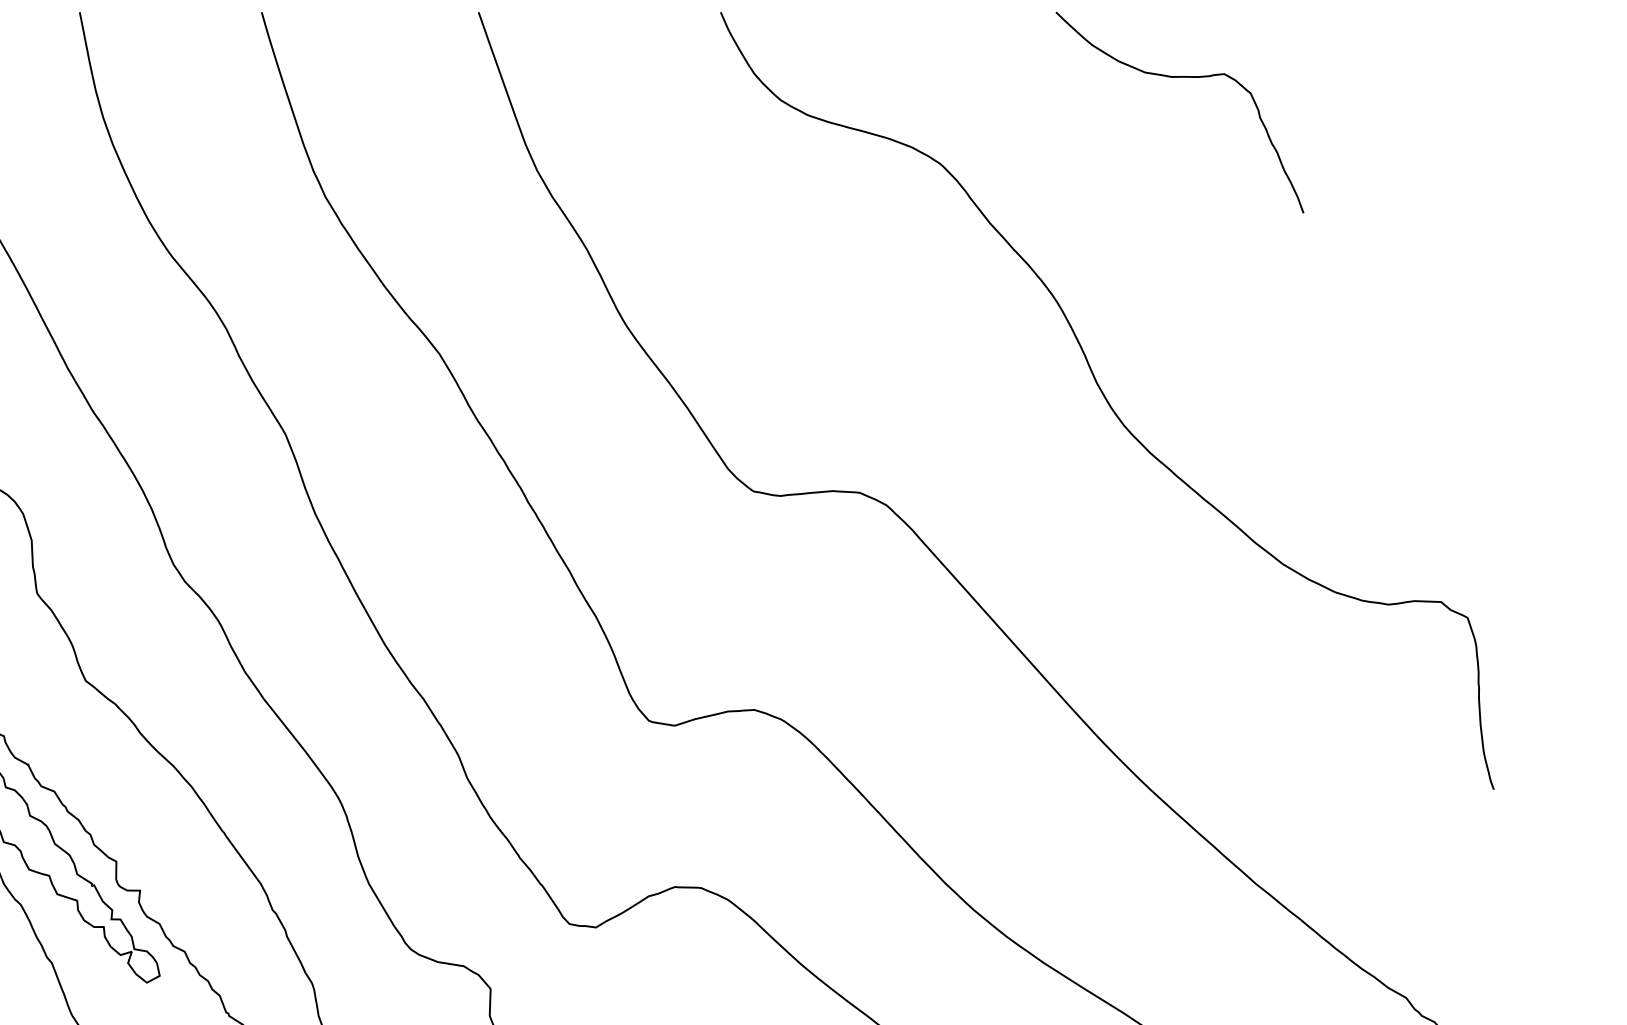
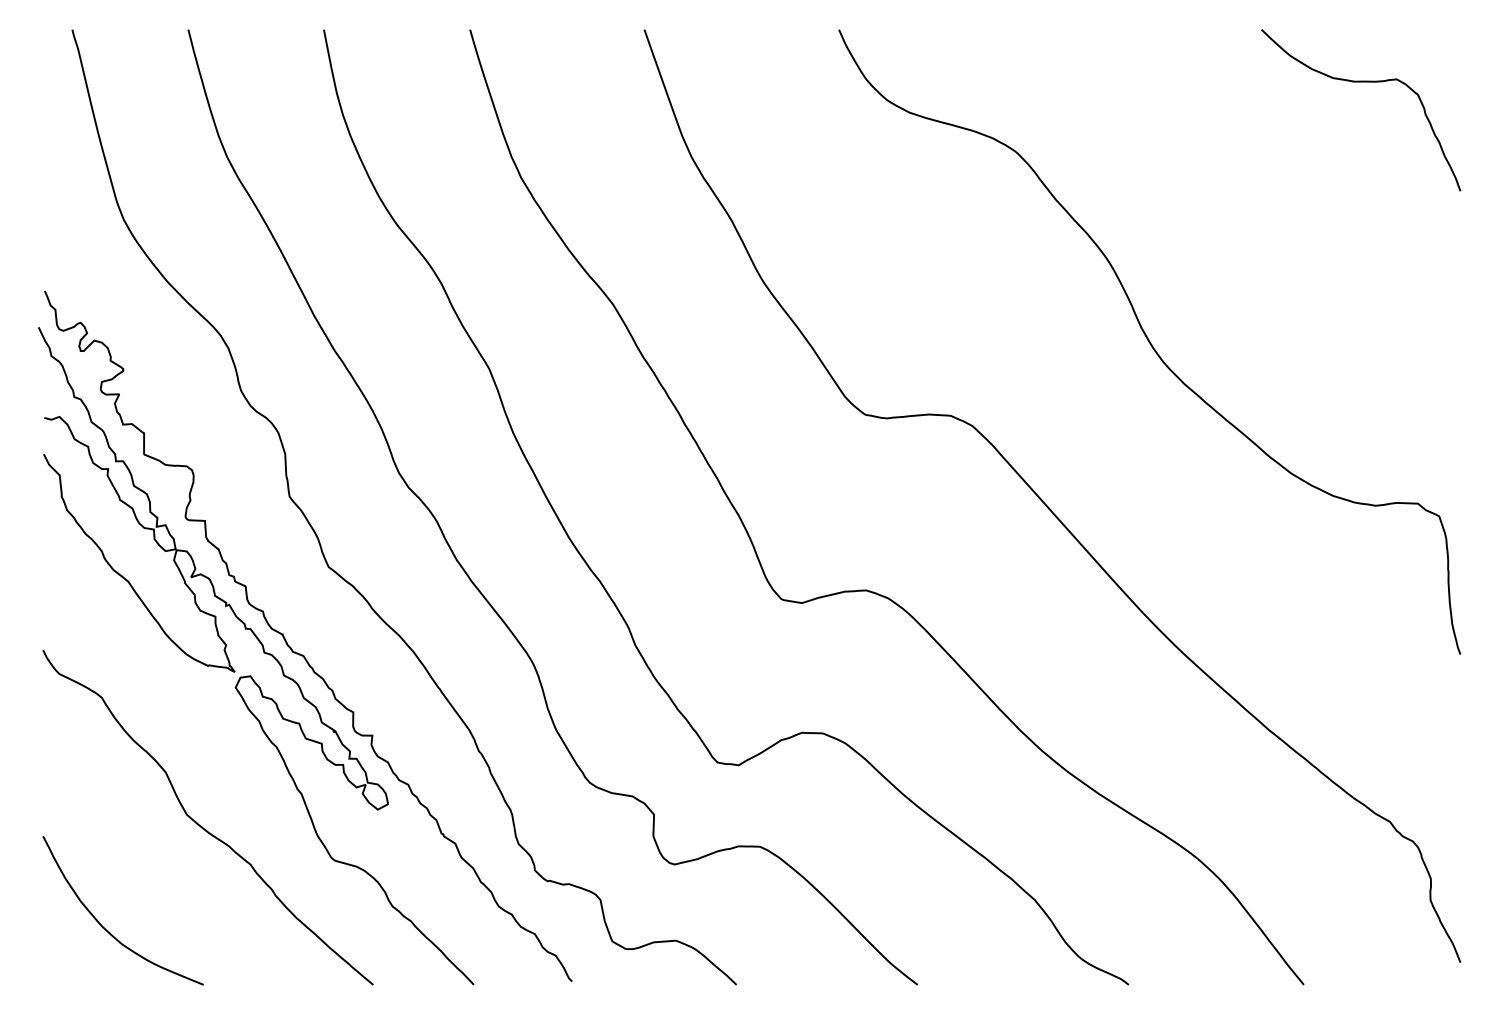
curve: (1180, 78) -> (1361, 82), moved

